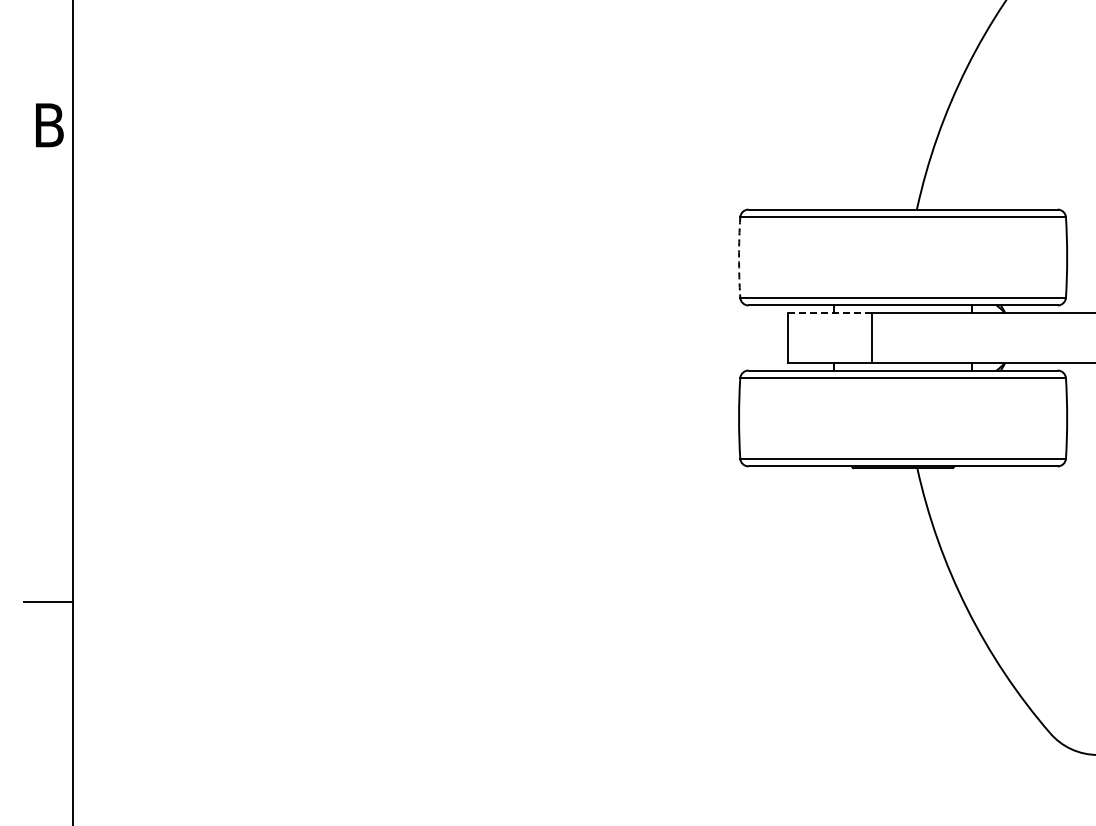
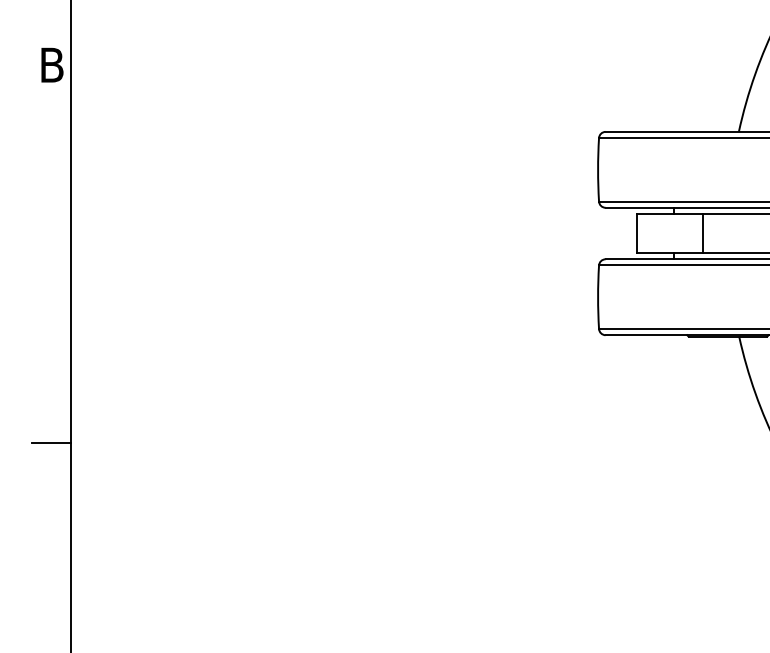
arc: (739, 257) -> (598, 169), dashed -> solid
line: (830, 312) -> (670, 213), dashed -> solid

